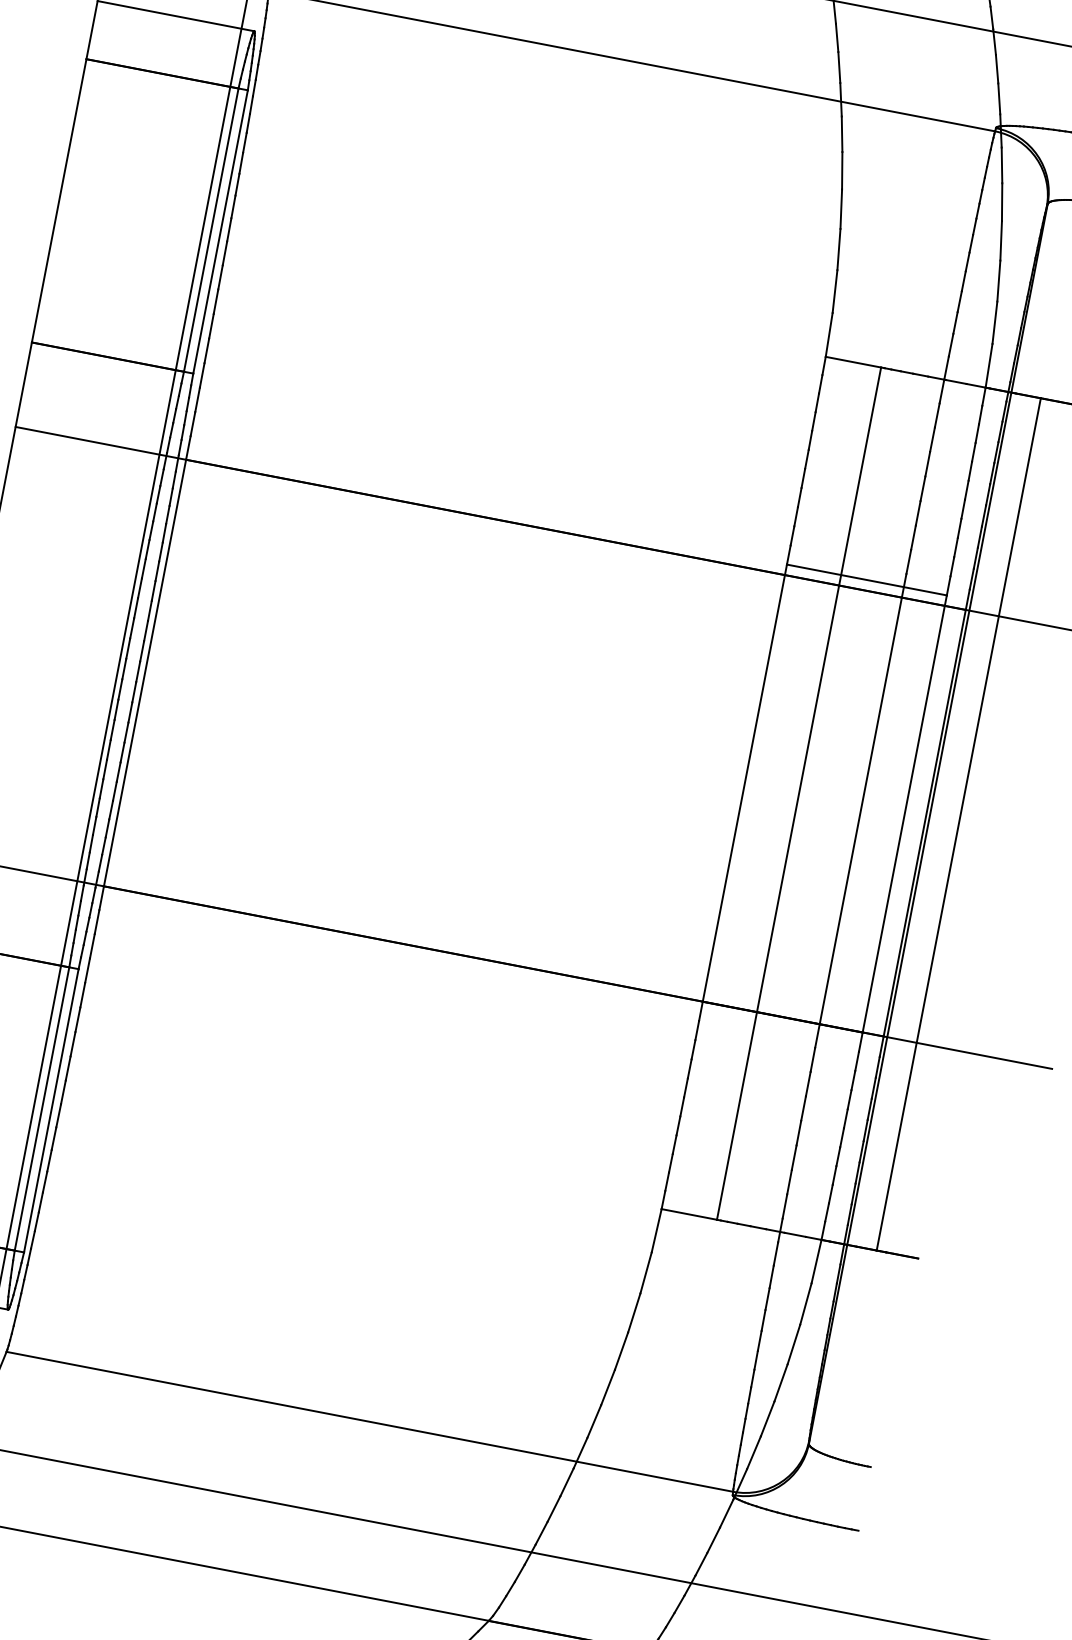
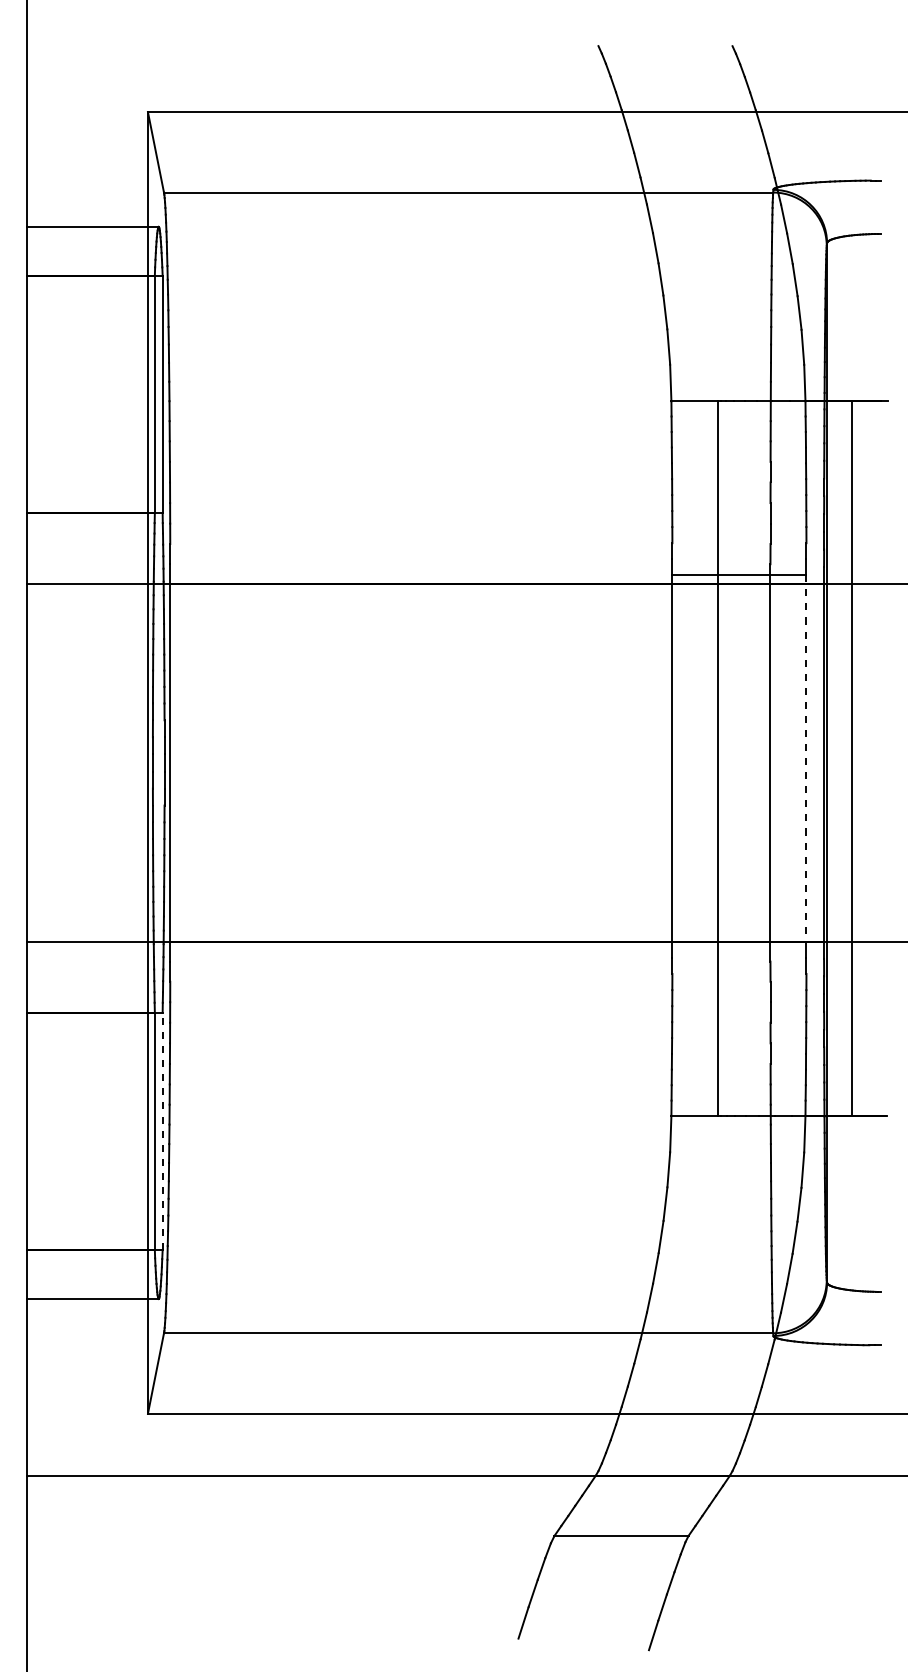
line: (904, 815) -> (806, 759), solid -> dashed
line: (51, 1110) -> (162, 1131), solid -> dashed

